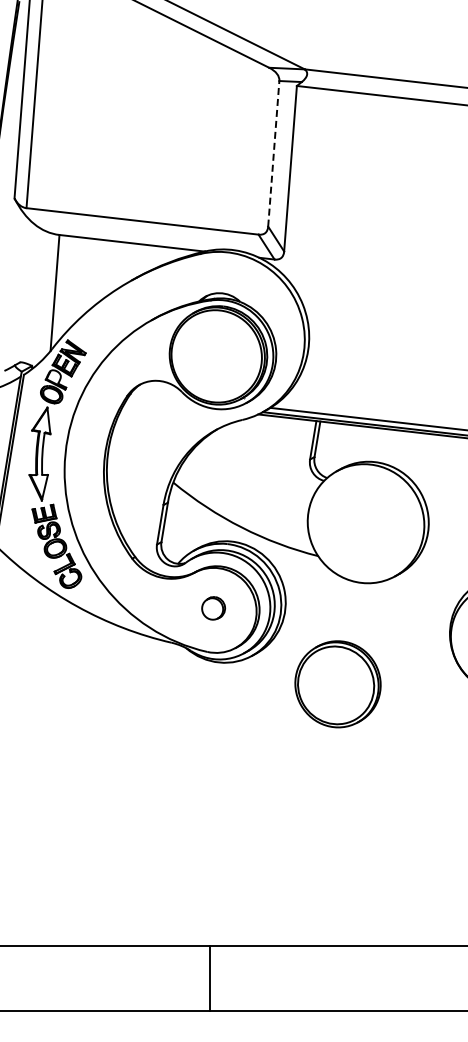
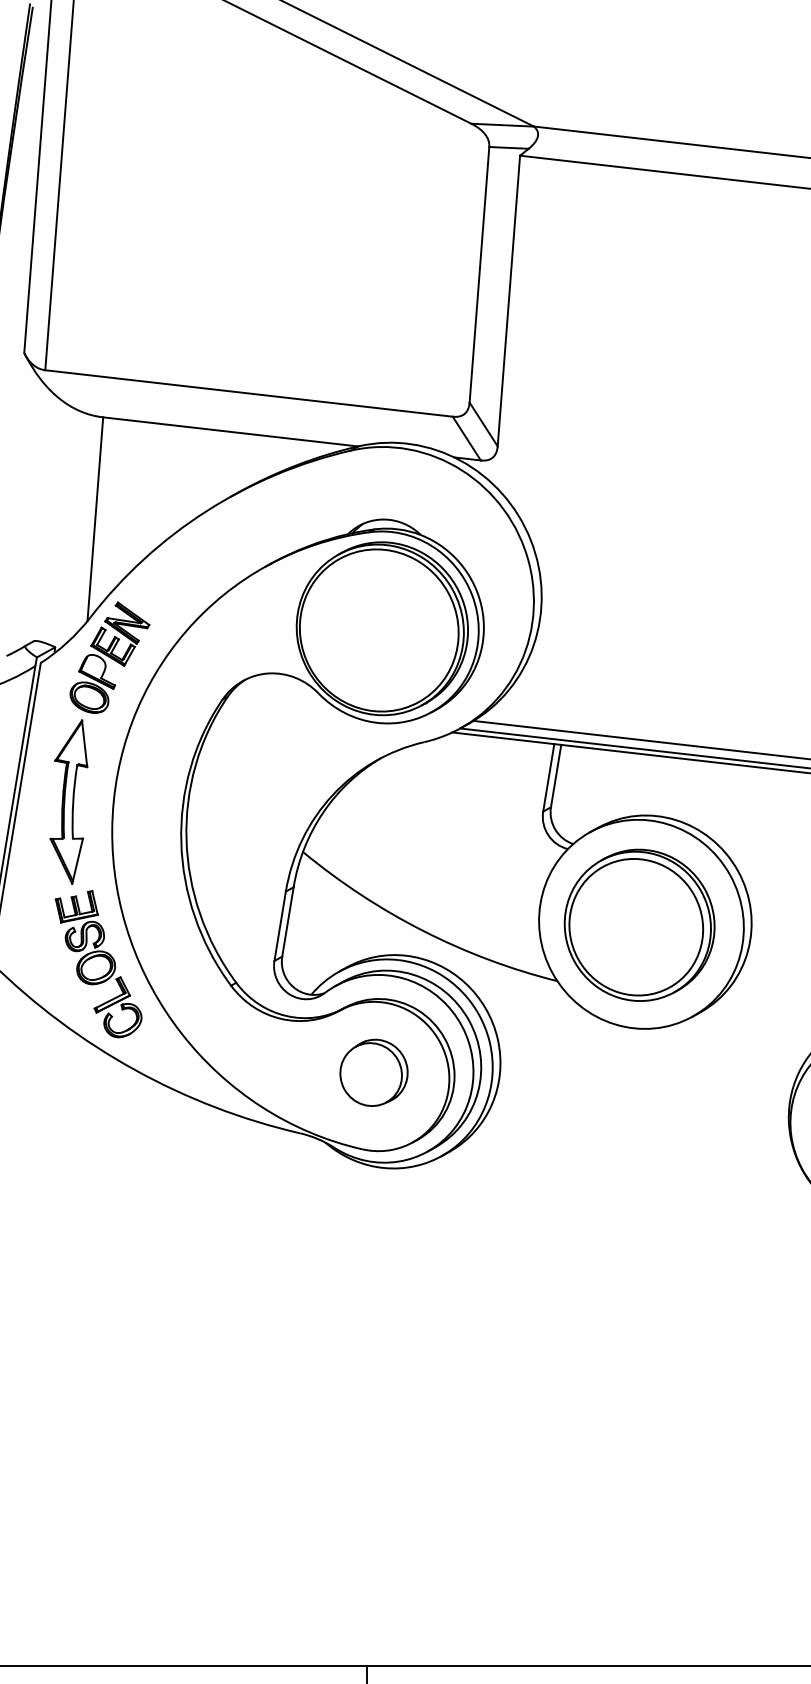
line: (273, 153) -> (478, 274), dashed -> solid
part: (213, 608) -> (373, 1073), size x1.67
part: (337, 684) -> (638, 925), moved

